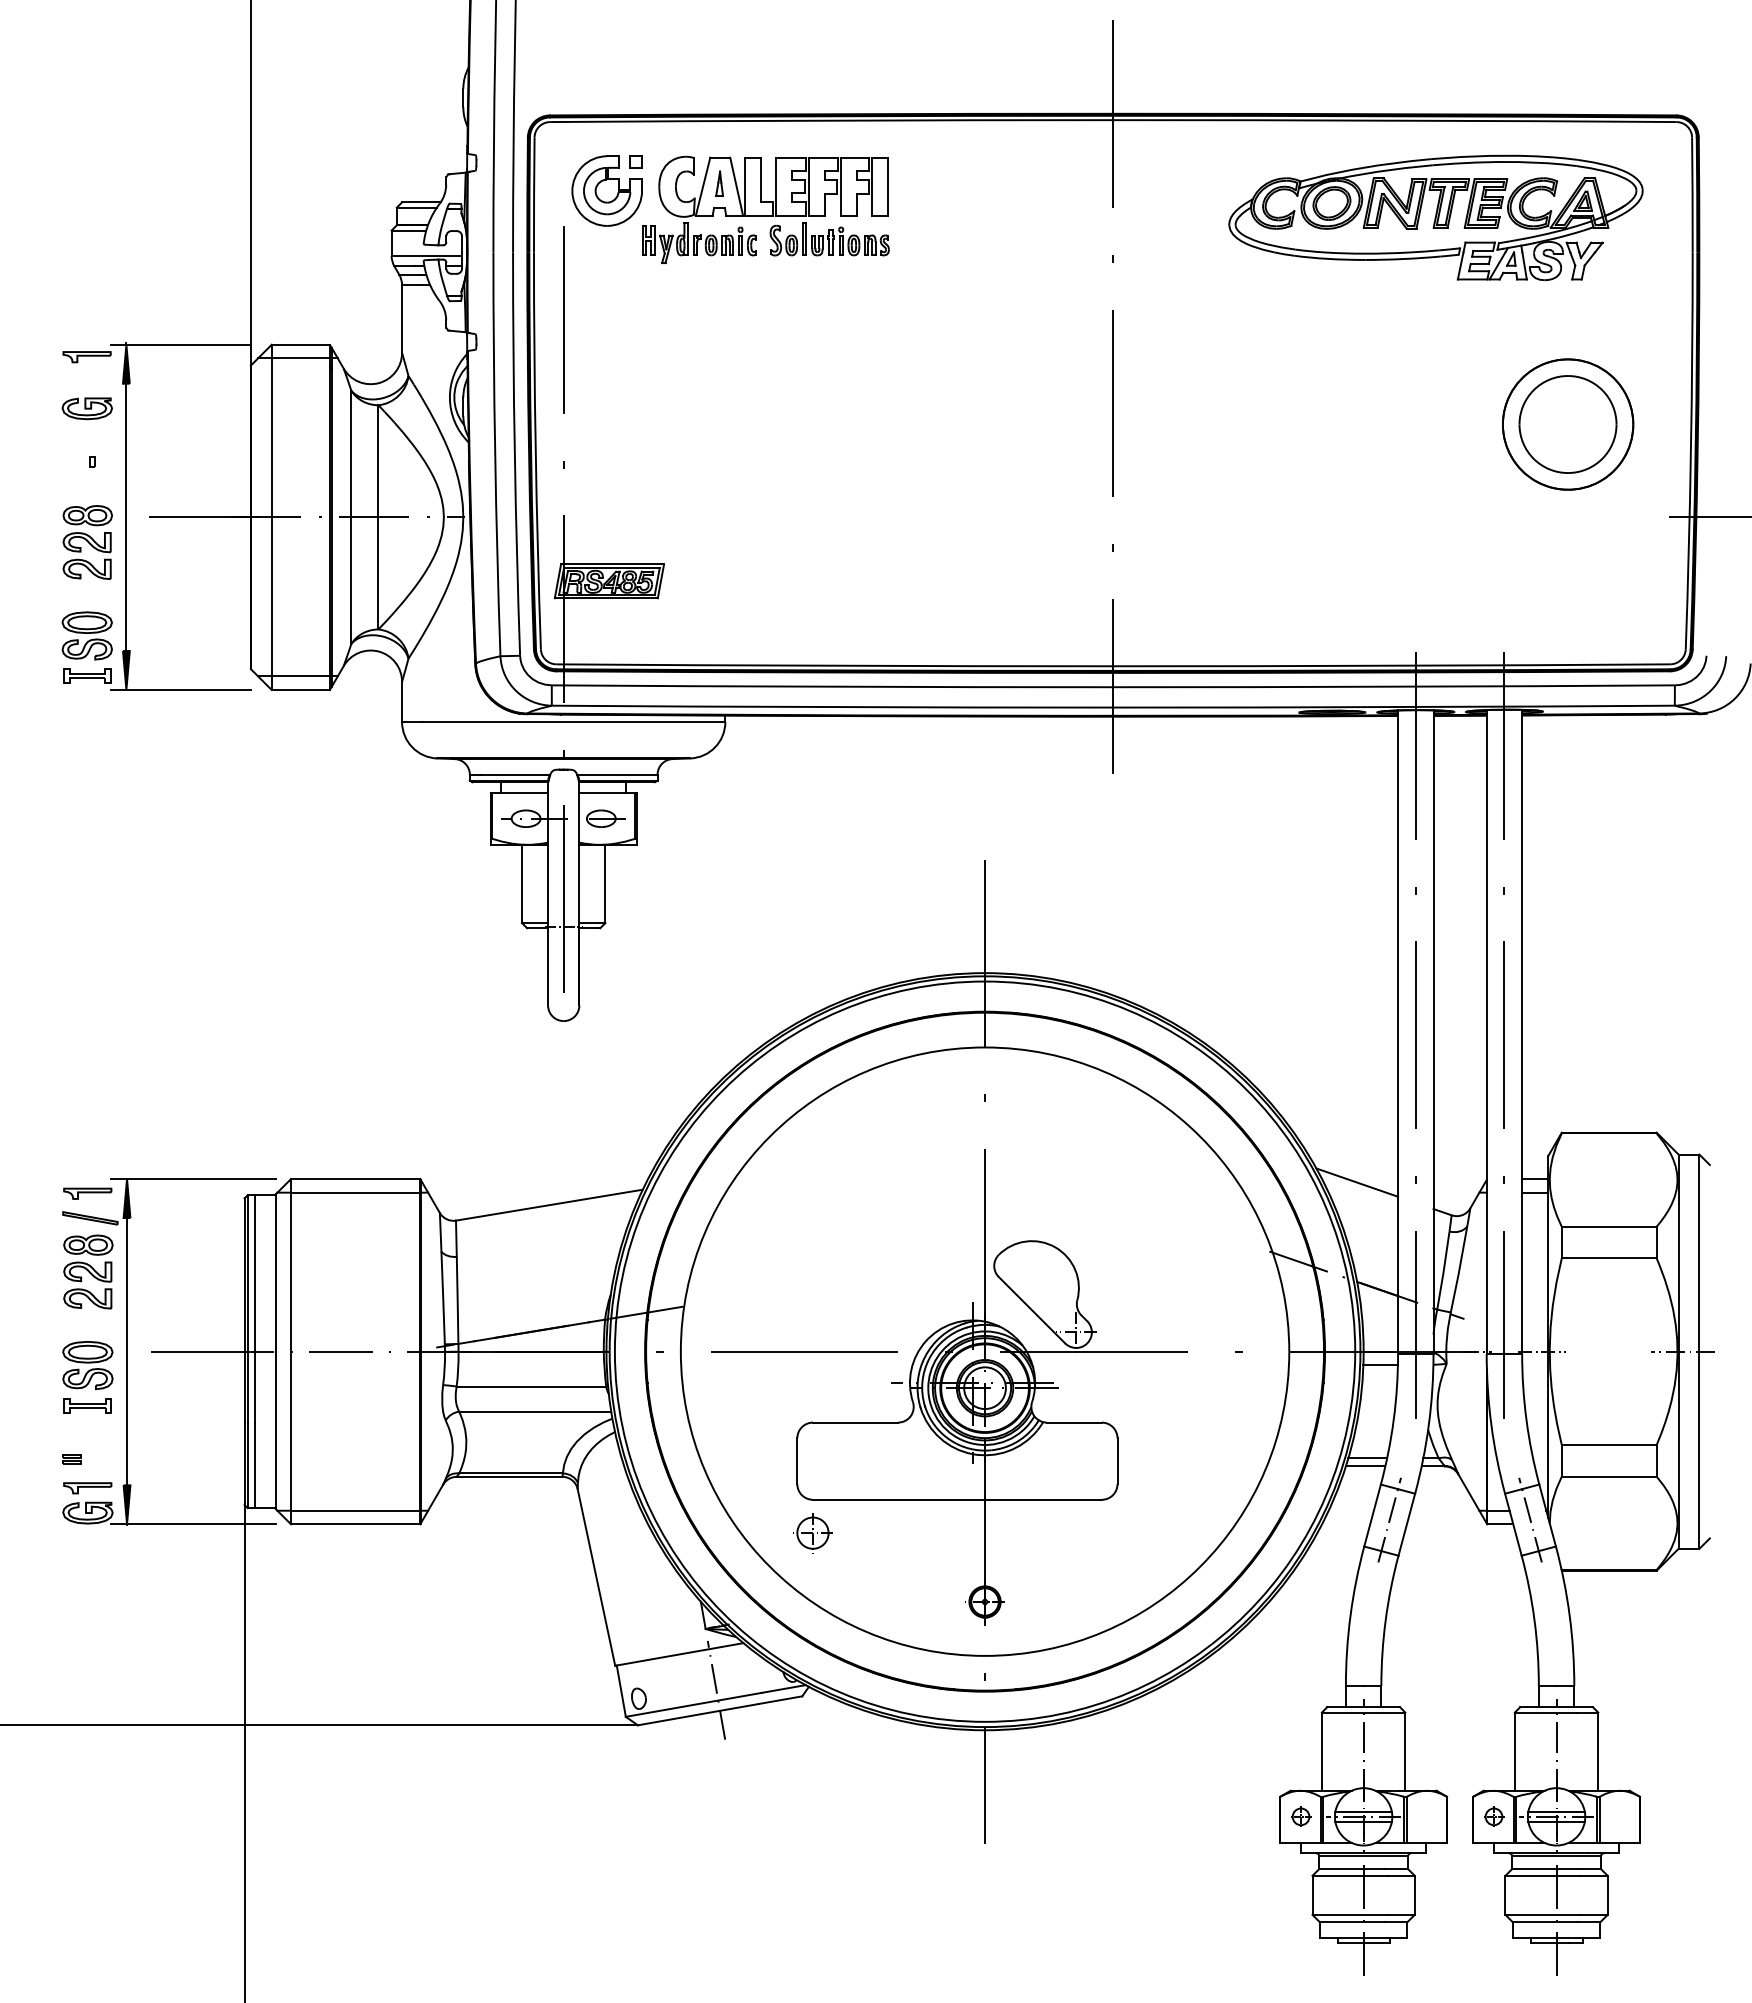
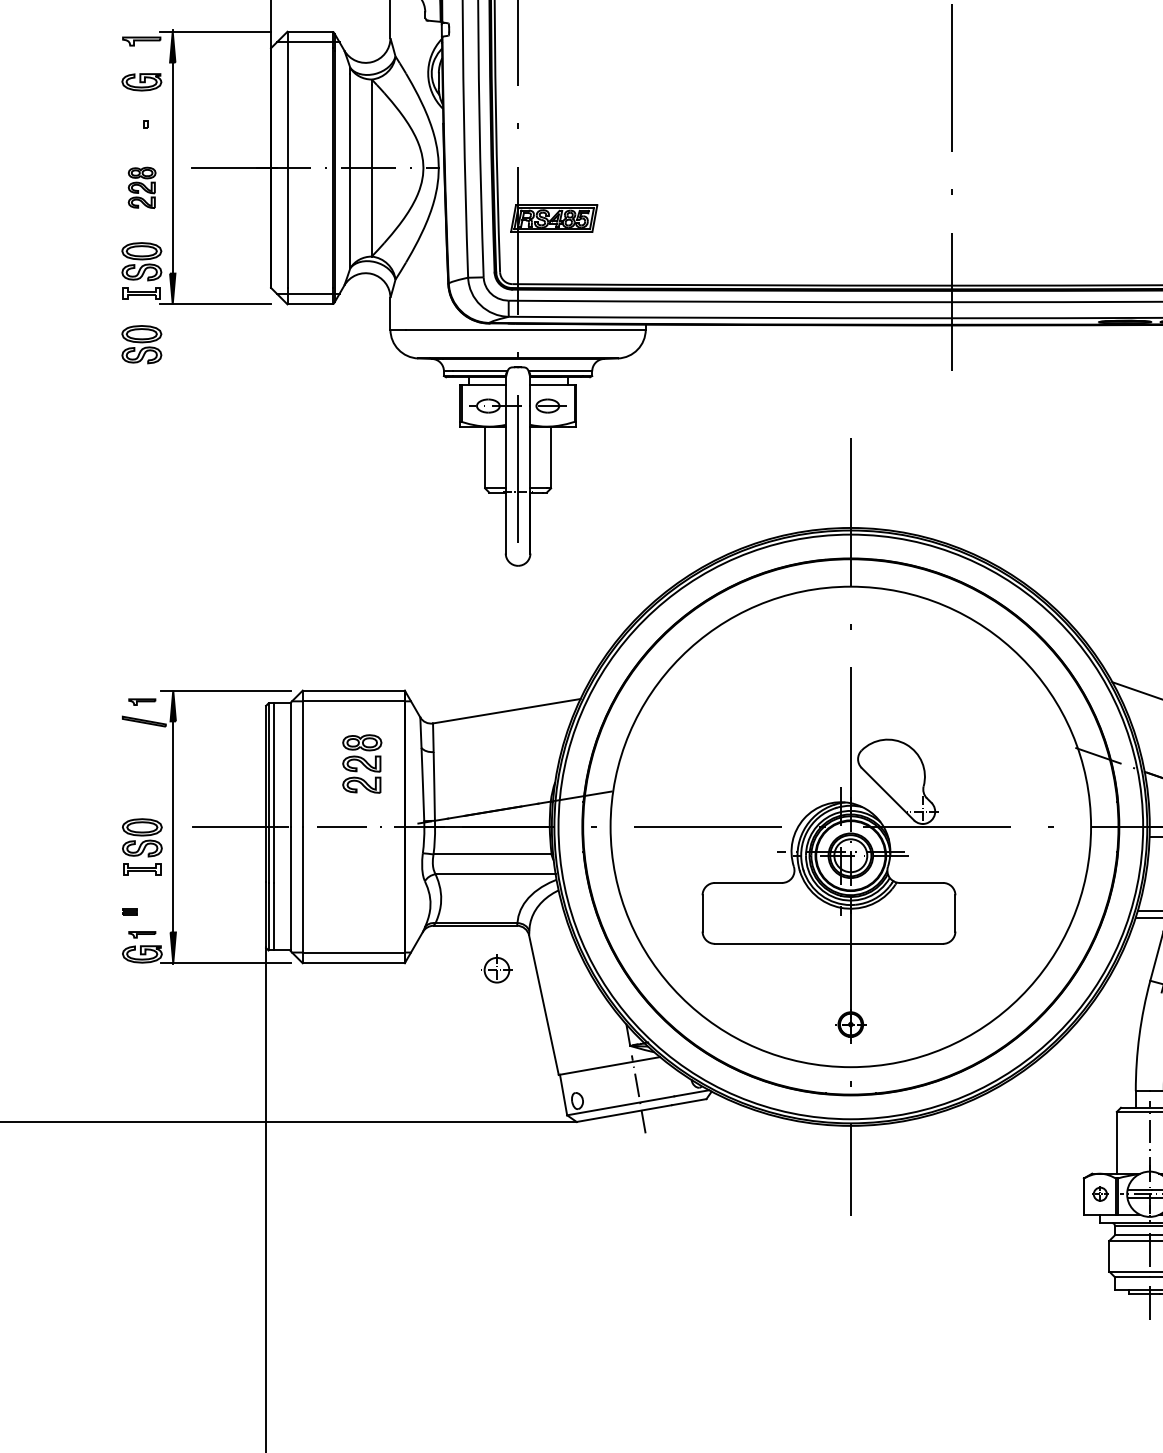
part: (87, 542) -> (142, 187), size x0.7
part: (86, 740) -> (141, 344), added
part: (87, 1193) -> (142, 702), size x0.7
part: (88, 1271) -> (362, 763), moved
part: (87, 1488) -> (142, 934), size x0.7
part: (812, 1533) -> (496, 970), moved

